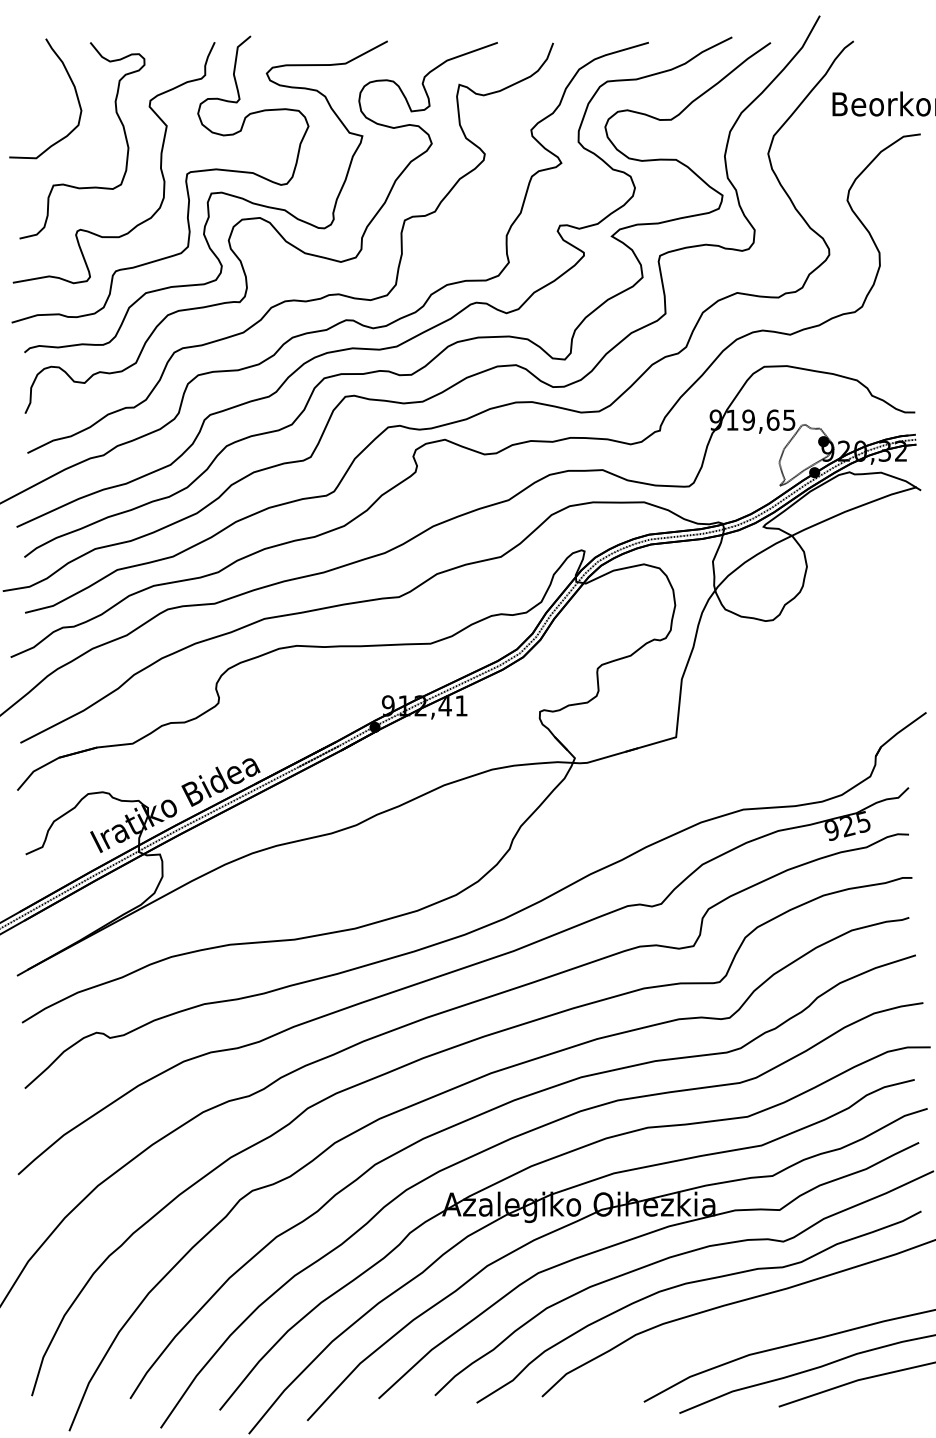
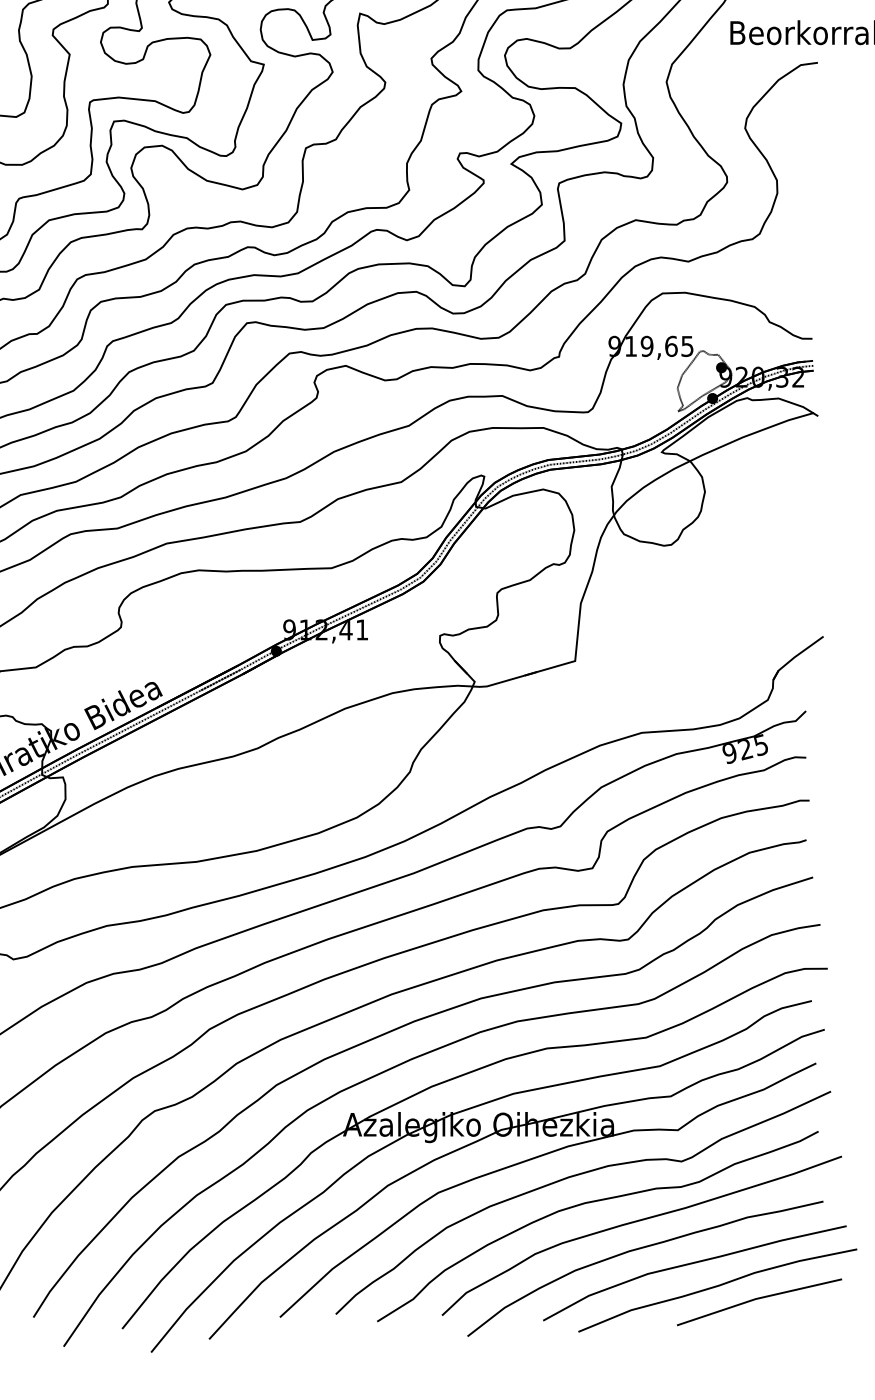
curve: (741, 1330) -> (640, 1249), added

